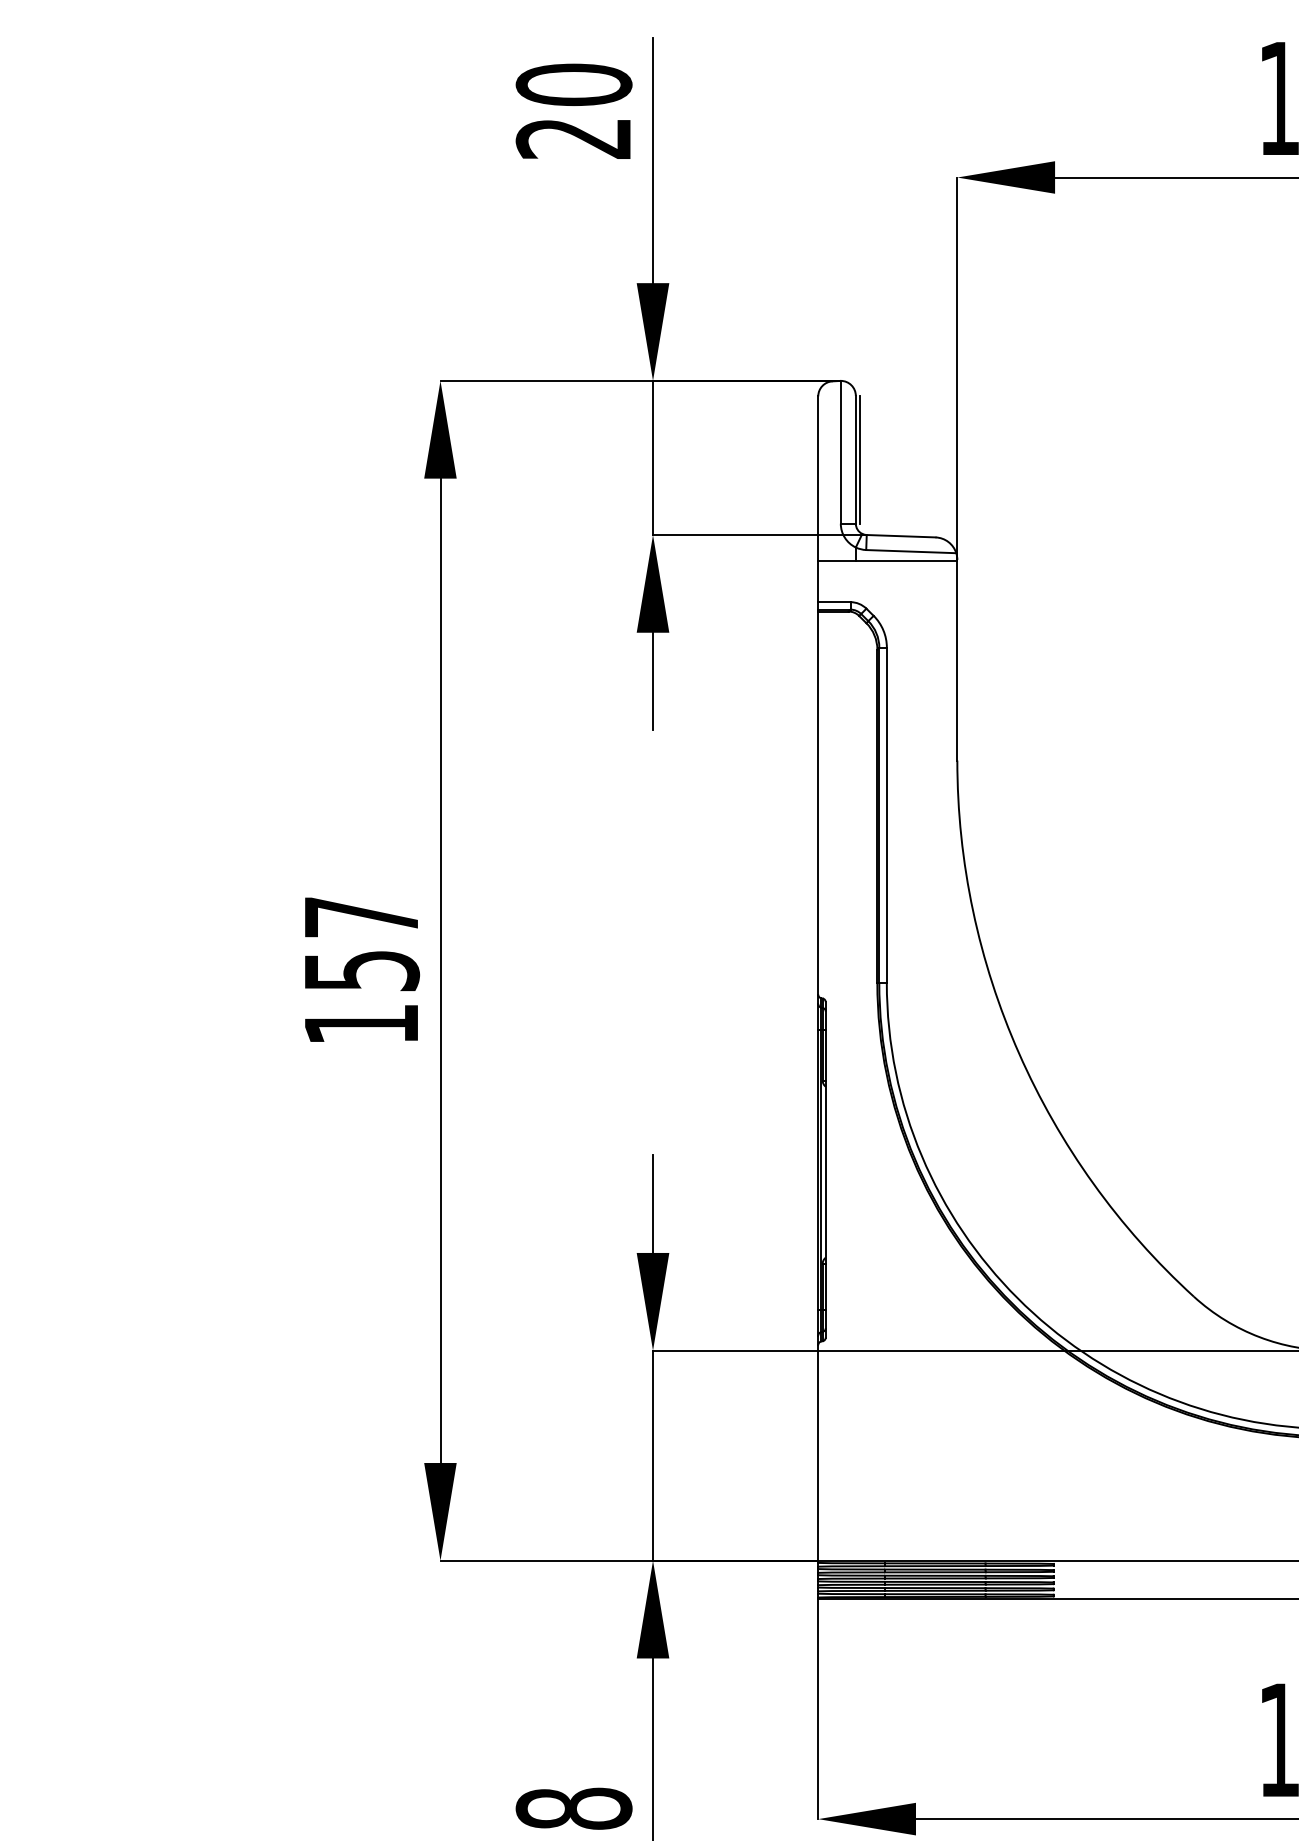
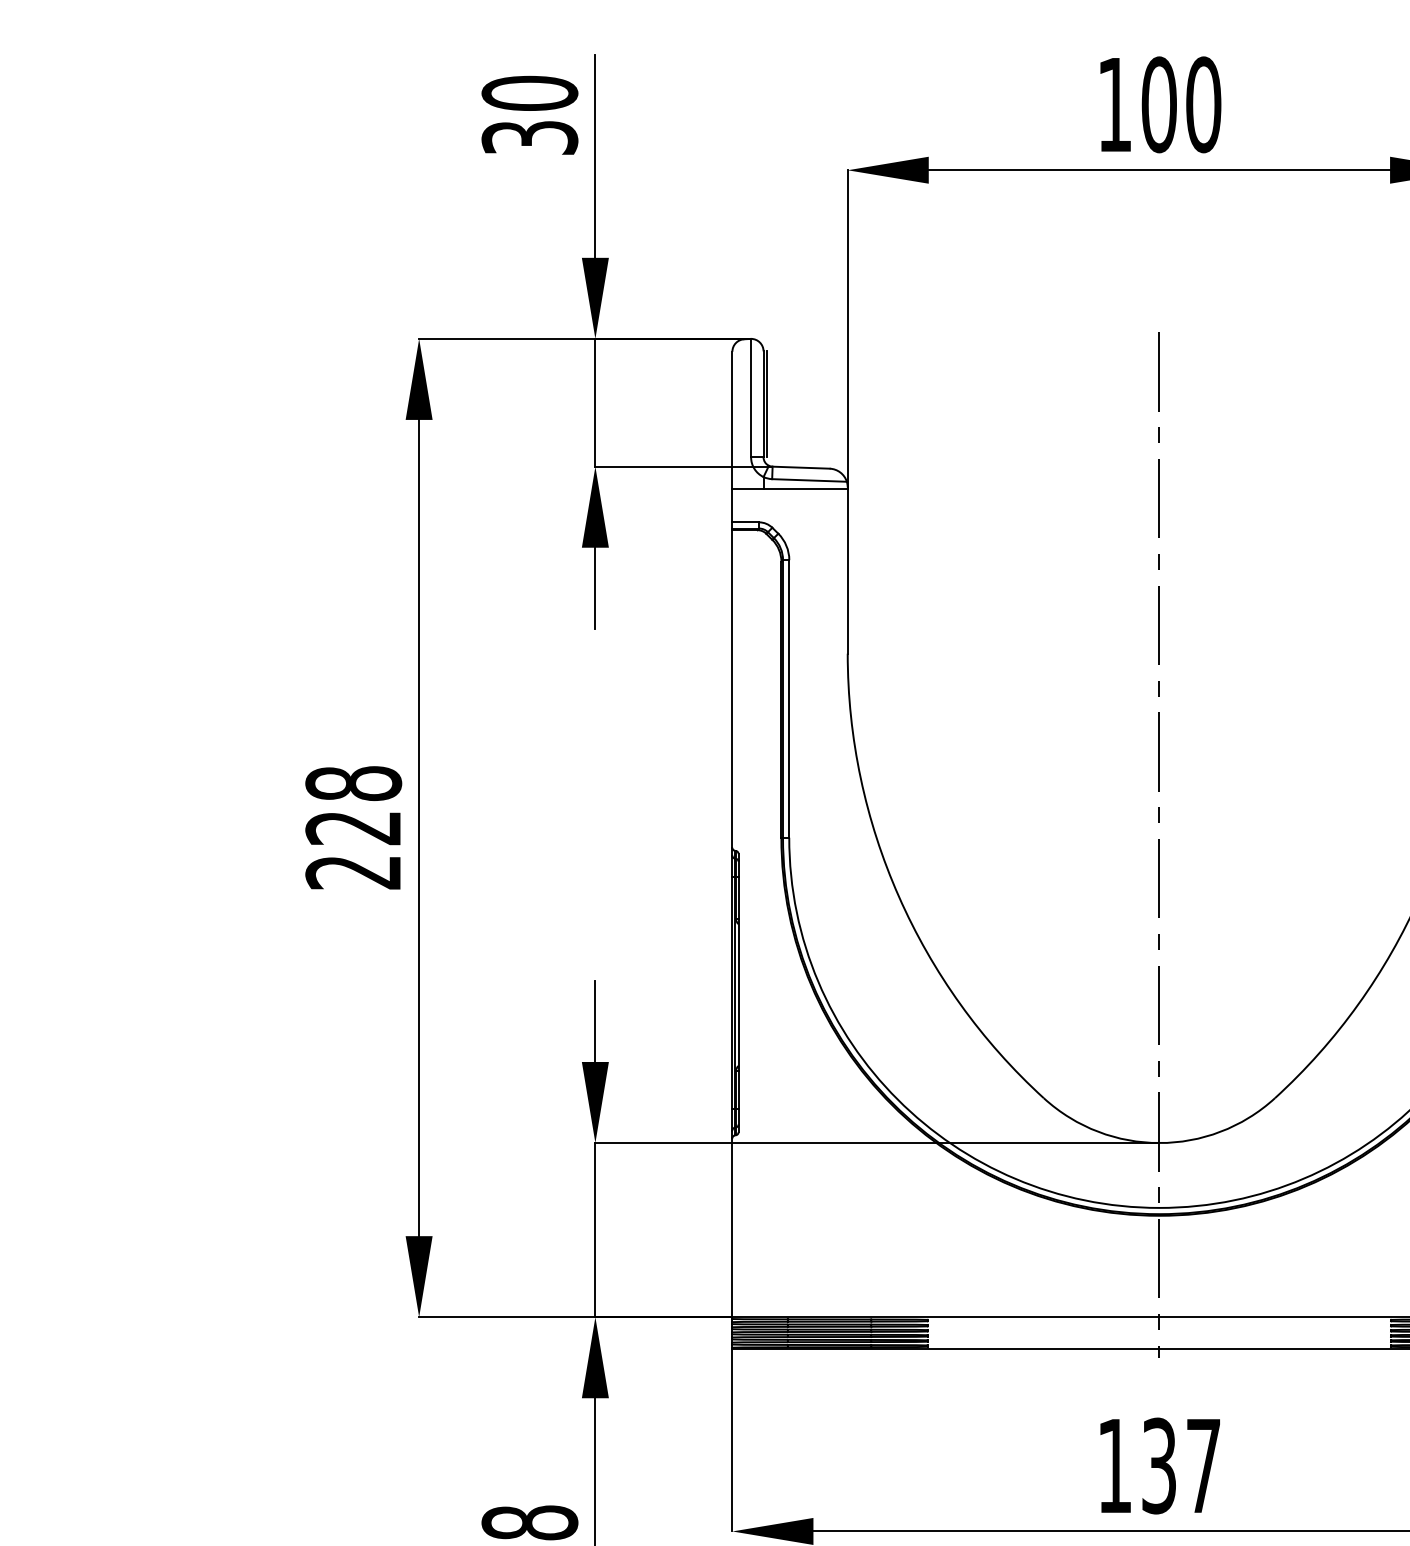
text: (573, 138) -> (529, 137), 20 -> 30
text: (361, 970) -> (353, 827), 157 -> 228

